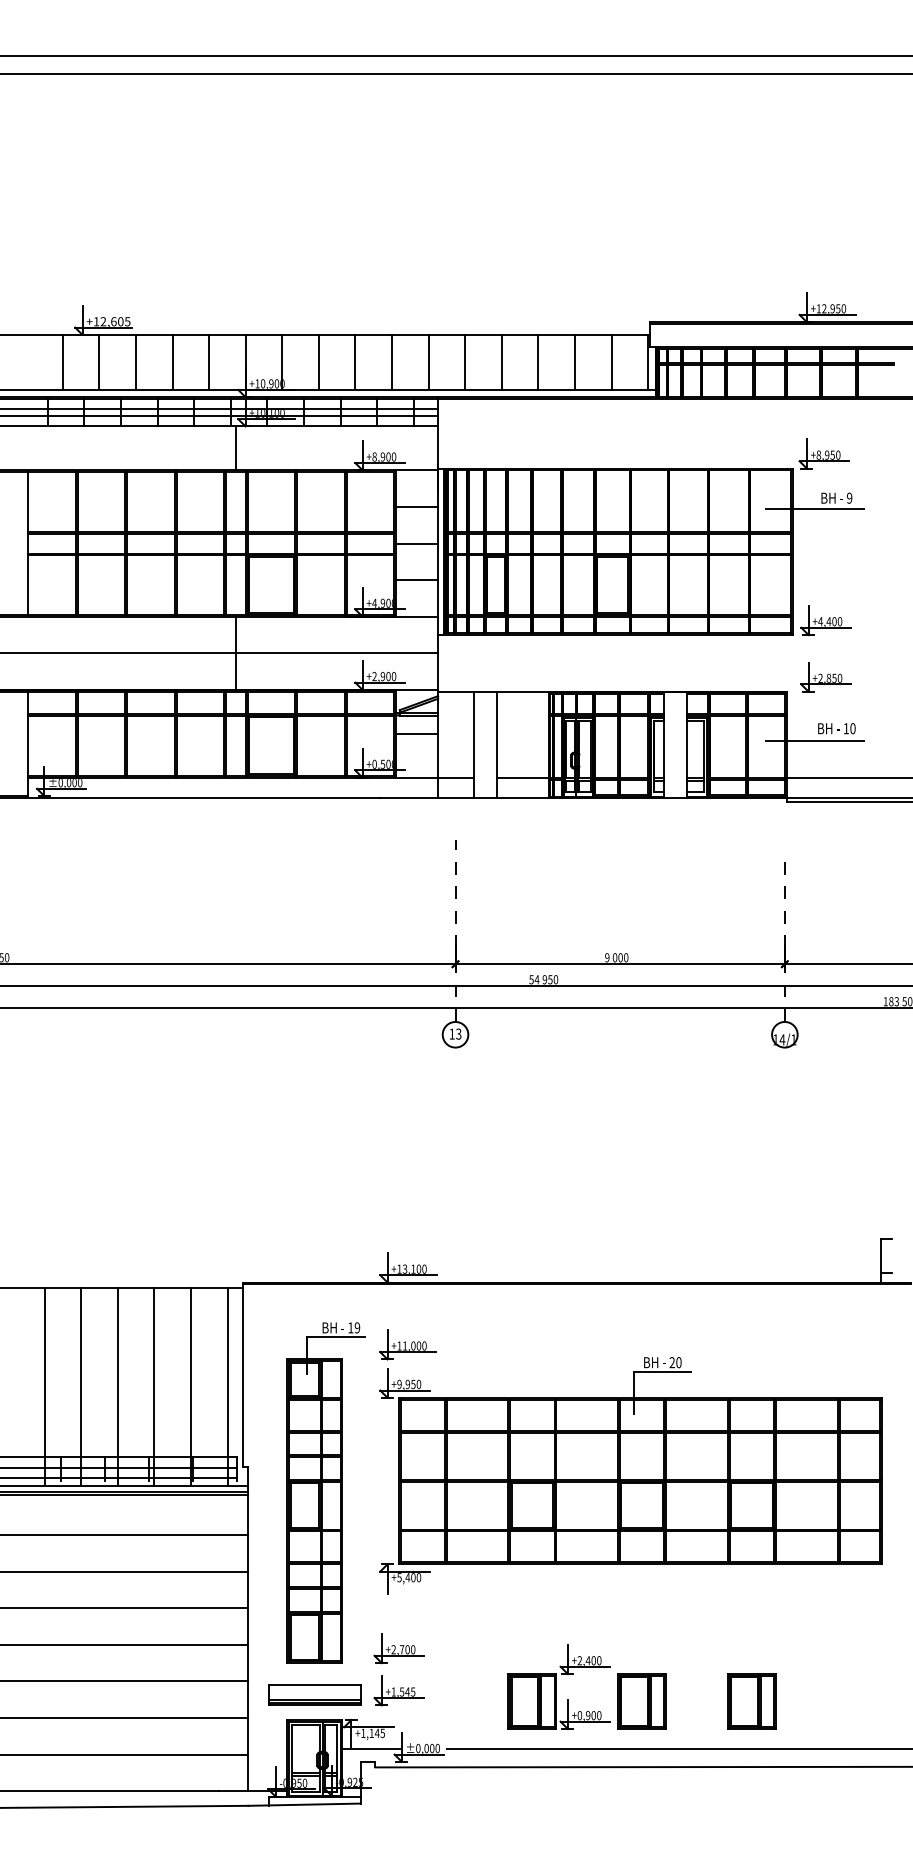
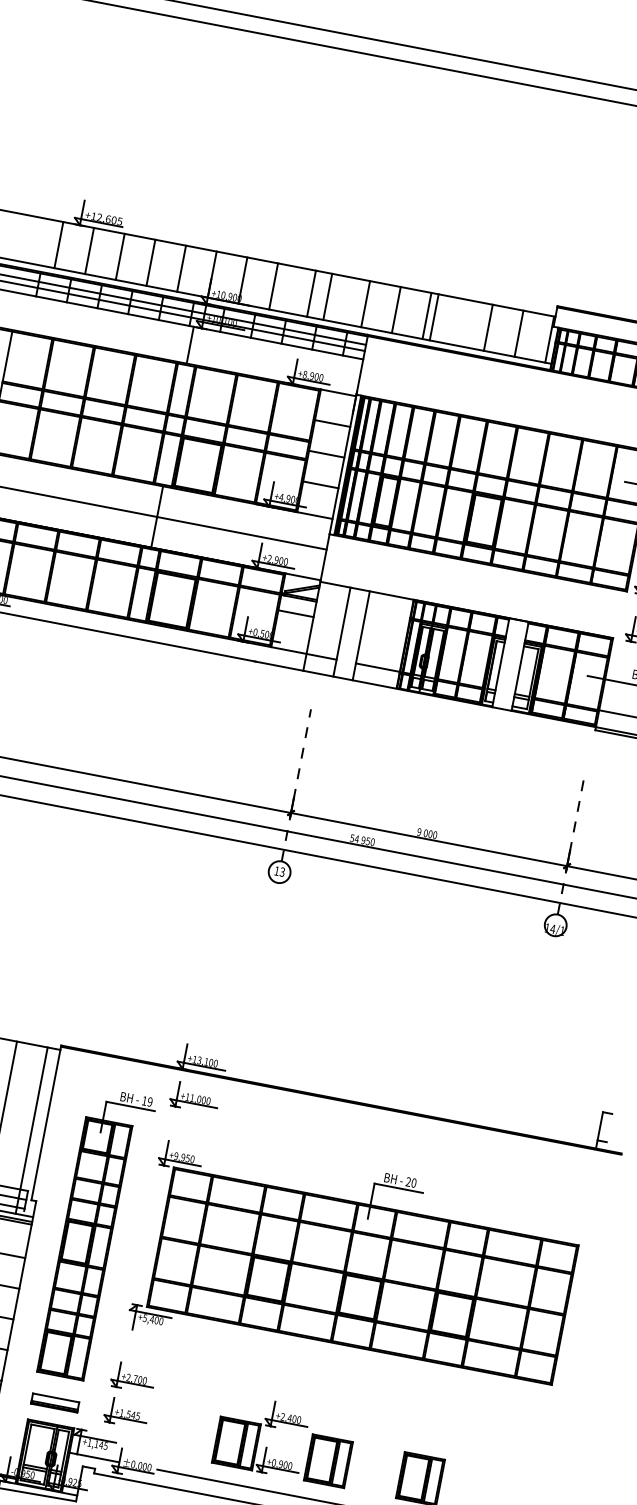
line: (355, 361) -> (327, 296), moved
line: (392, 361) -> (312, 293), moved
line: (538, 361) -> (434, 316), moved
part: (407, 1344) -> (194, 1097), moved
part: (314, 1694) -> (54, 1402), size x0.6

